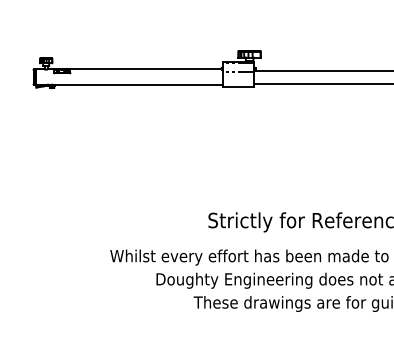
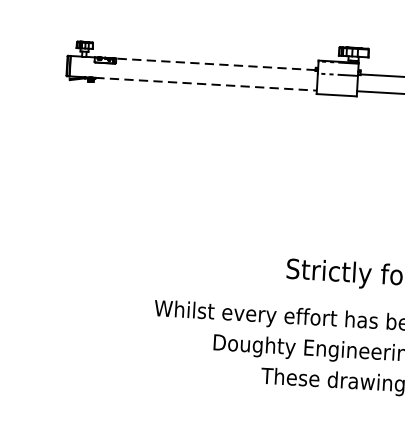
line: (145, 69) -> (215, 64), solid -> dashed
line: (139, 84) -> (206, 83), solid -> dashed

